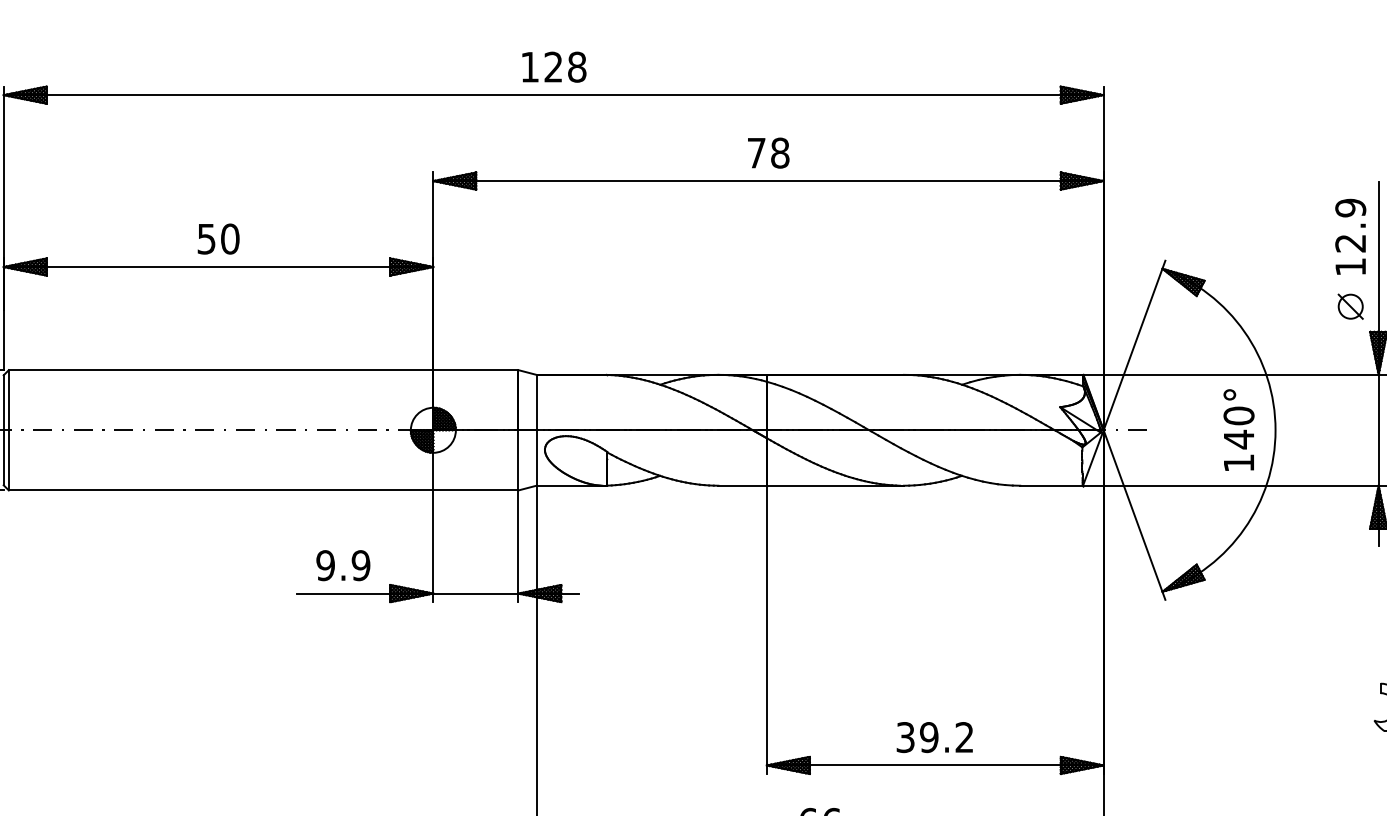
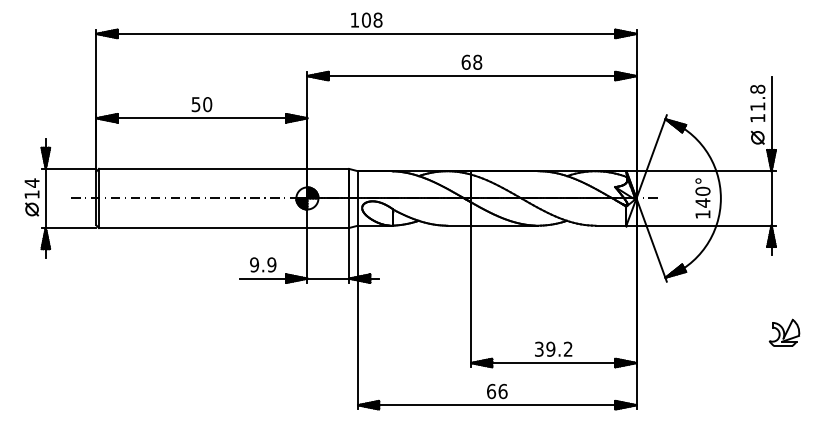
text: (553, 65) -> (366, 19), 128 -> 108
text: (755, 151) -> (465, 61), 78 -> 68
text: (1350, 224) -> (757, 97), 12.9 -> 11.8

